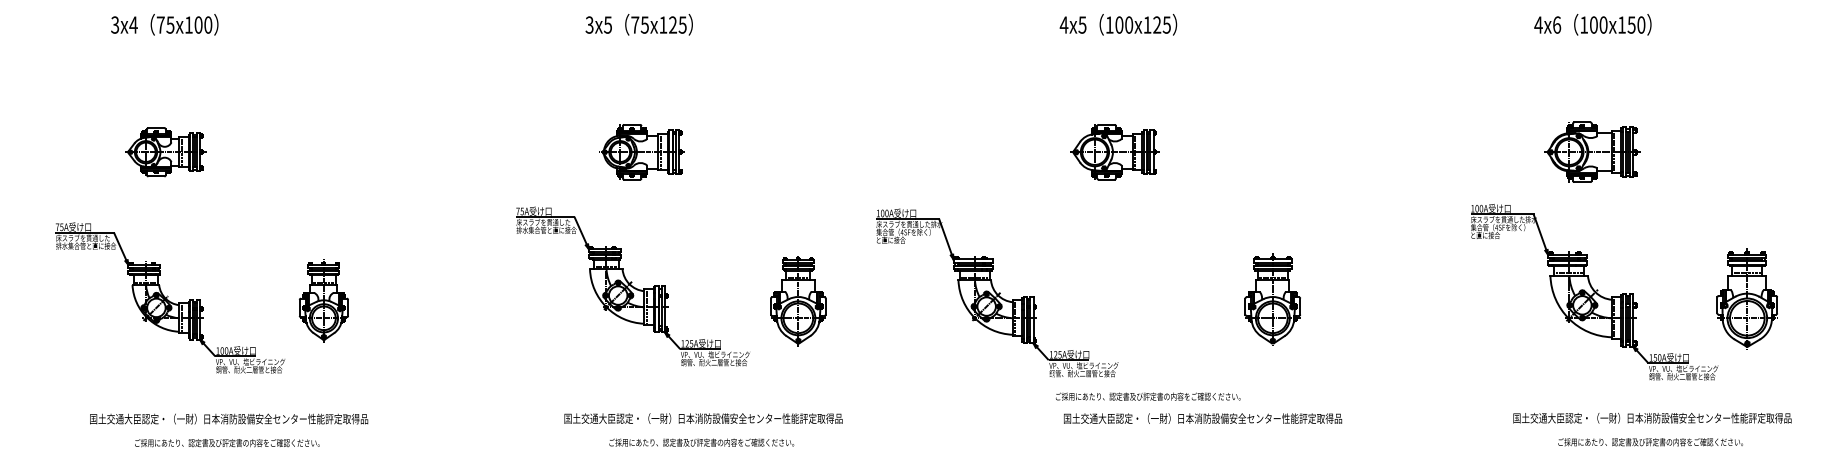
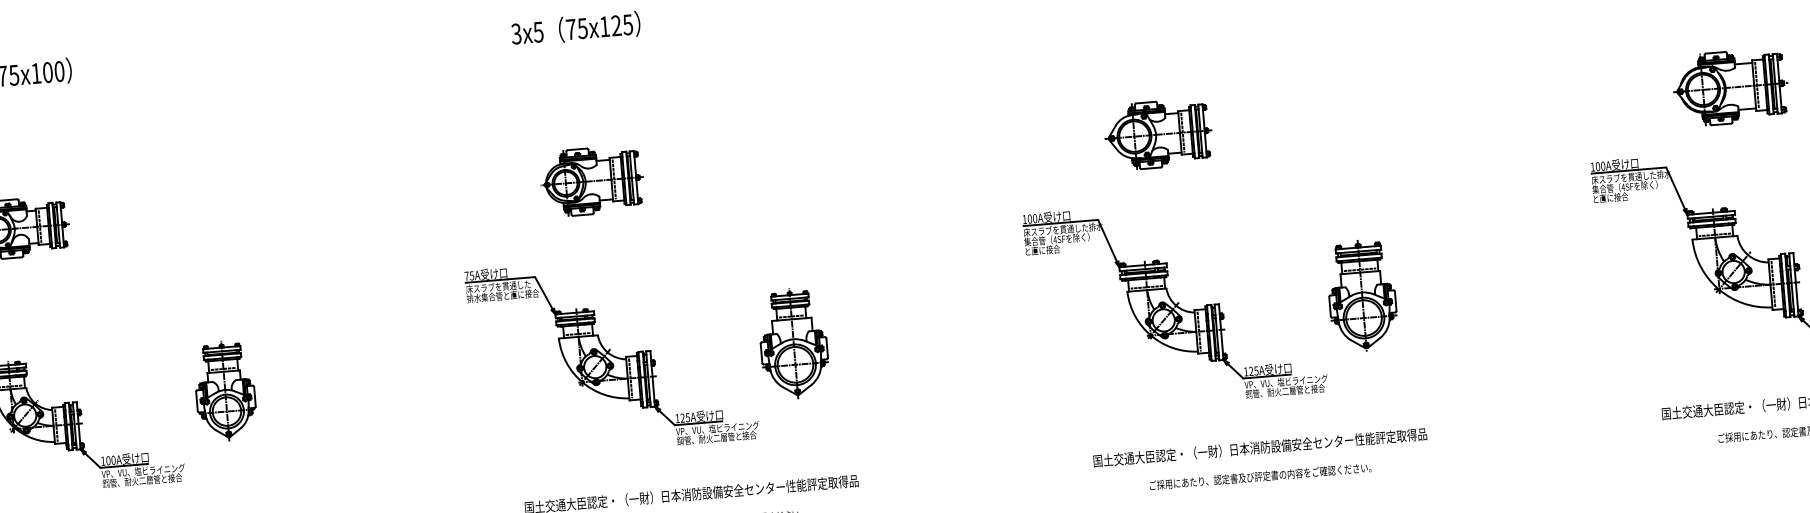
part: (632, 286) -> (611, 354), moved
part: (997, 292) -> (1175, 302), moved
text: (1148, 396) -> (1260, 476), moved
text: (1203, 418) -> (1260, 447), moved

